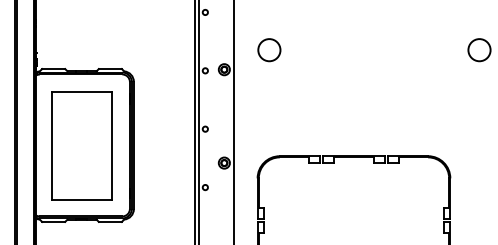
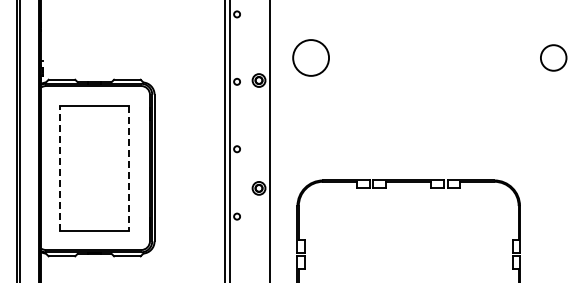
circle: (268, 49) -> (310, 57), size x1.4
line: (51, 145) -> (59, 168), solid -> dashed
line: (111, 145) -> (128, 168), solid -> dashed

